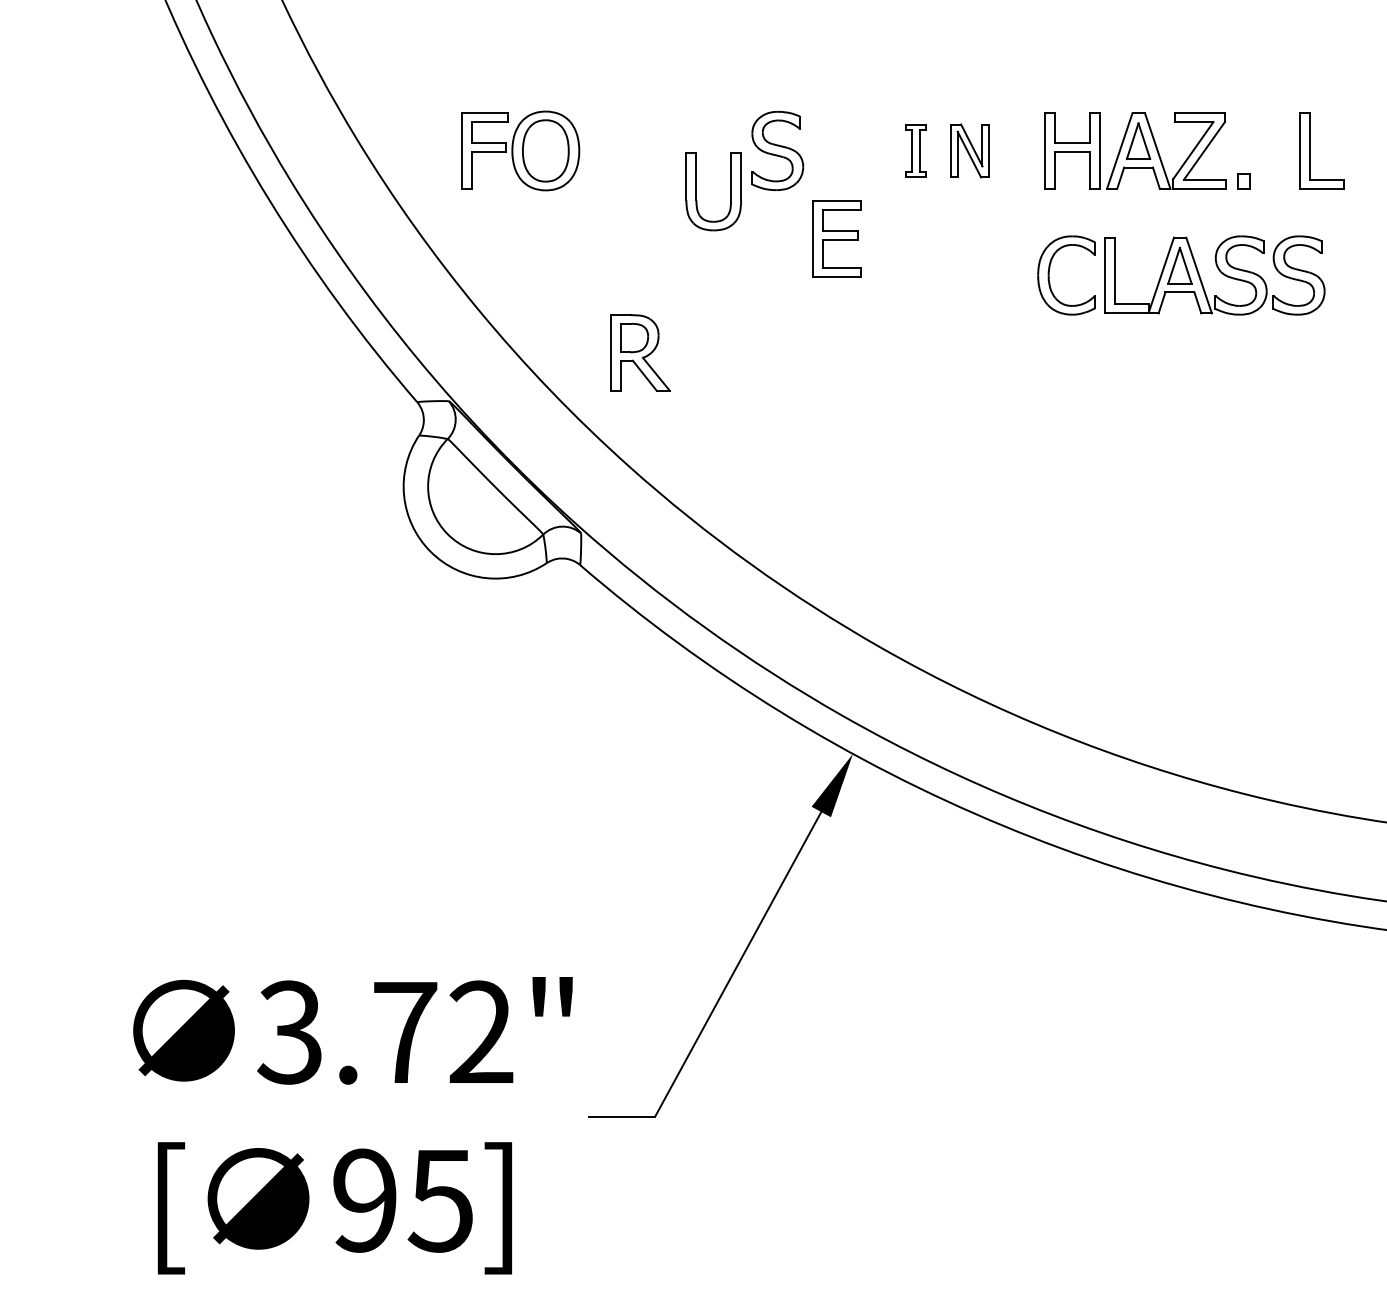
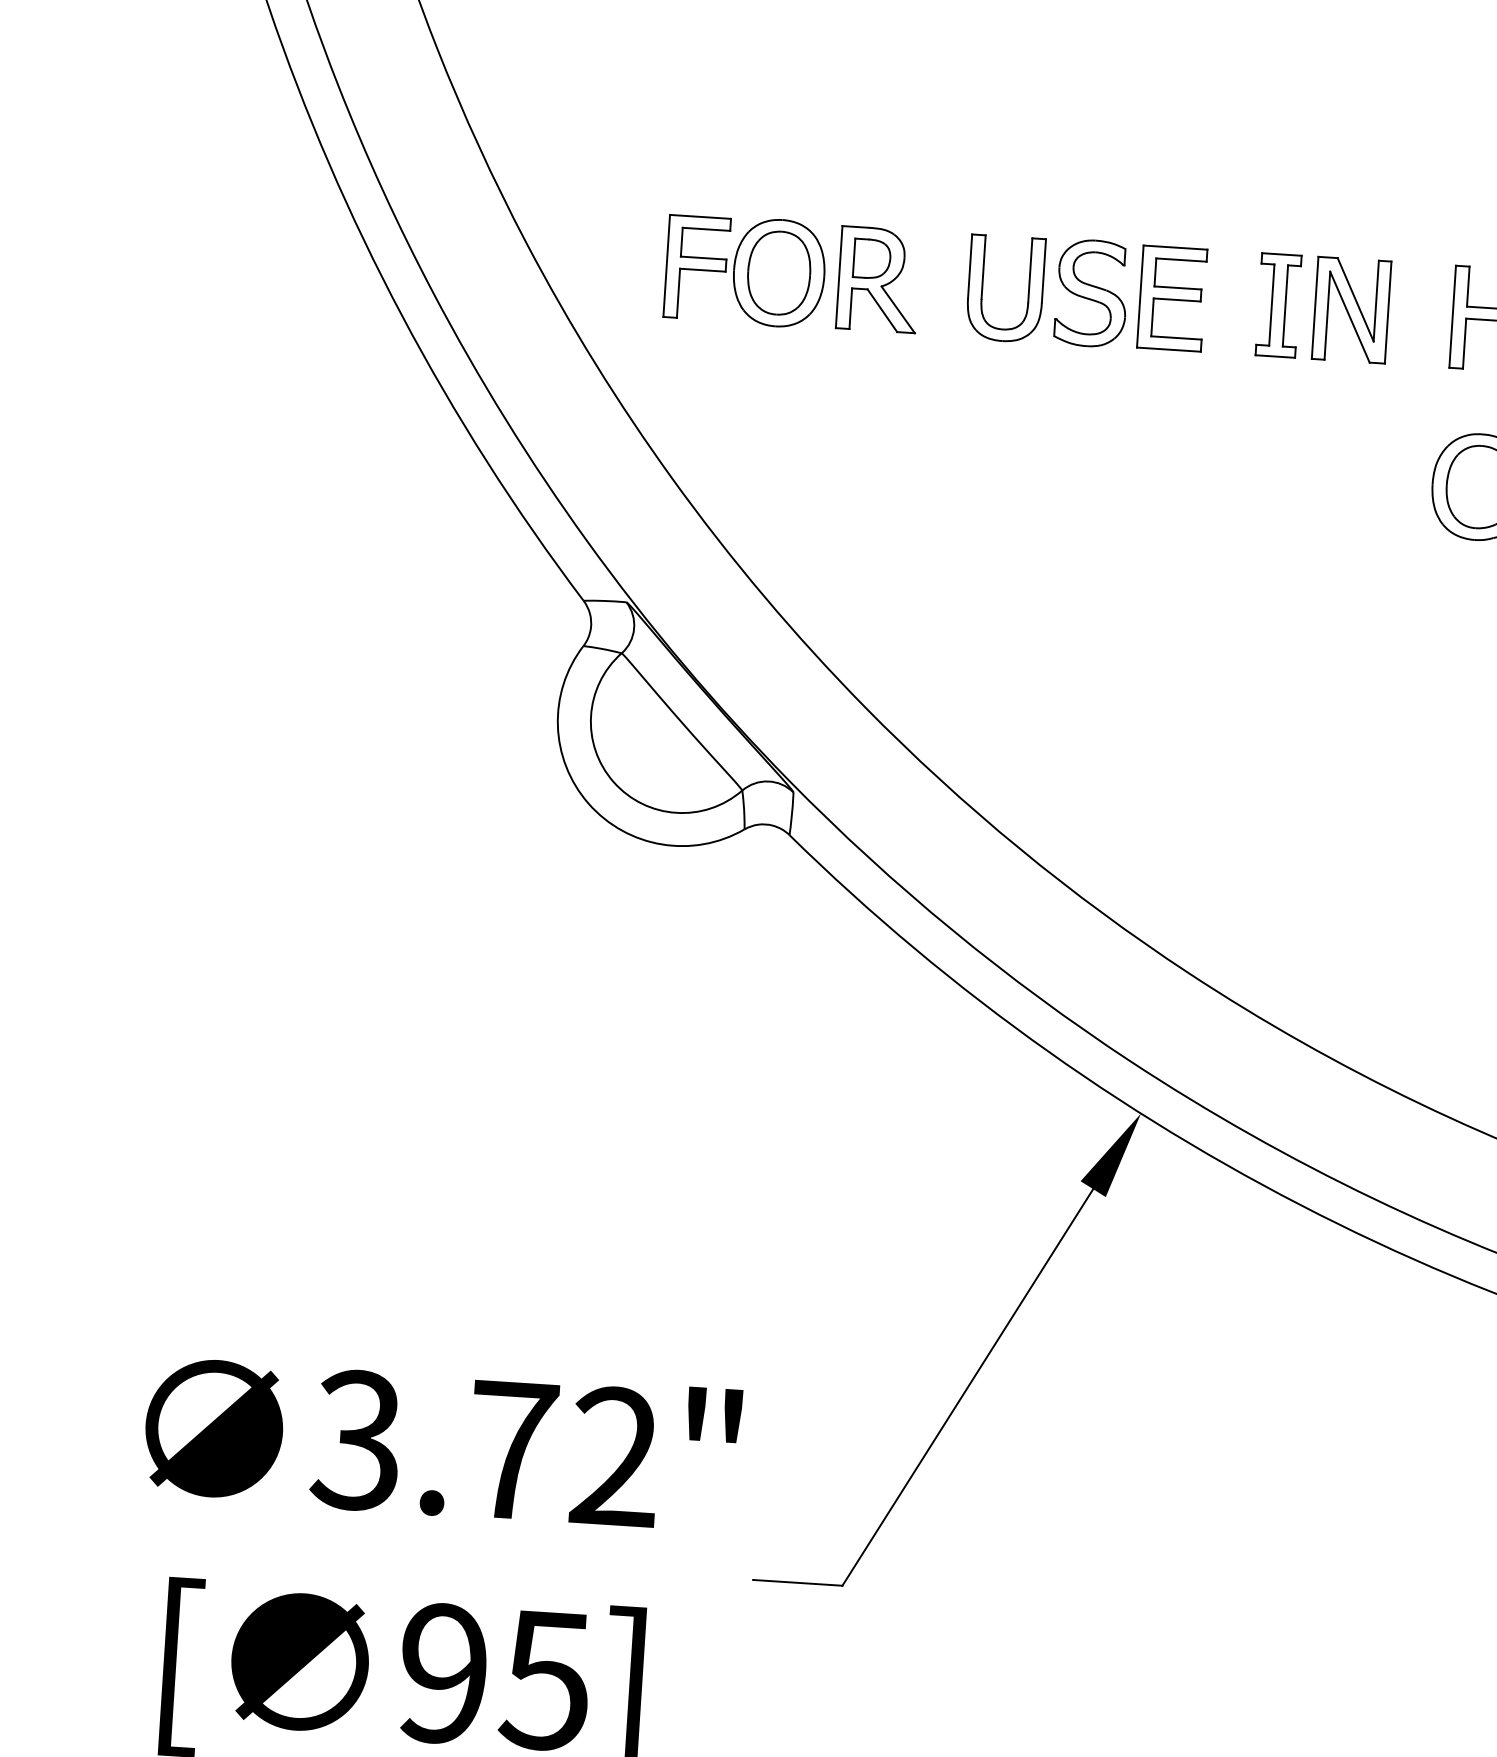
part: (915, 150) -> (1278, 304), size x1.43
part: (969, 150) -> (1350, 309), size x1.43
part: (696, 191) -> (982, 287), moved
part: (836, 238) -> (1171, 297), moved
part: (640, 352) -> (878, 278), moved

